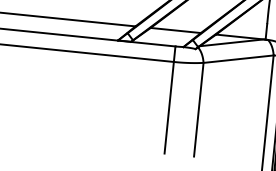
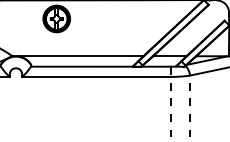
line: (169, 99) -> (170, 101), solid -> dashed
line: (199, 109) -> (190, 106), solid -> dashed

